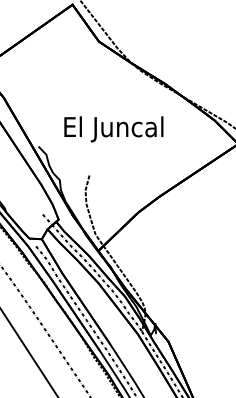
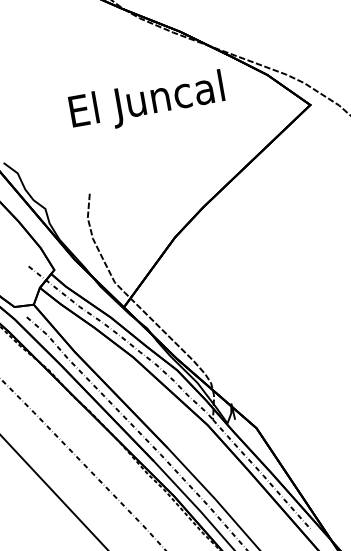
text: (113, 129) -> (146, 102), moved

